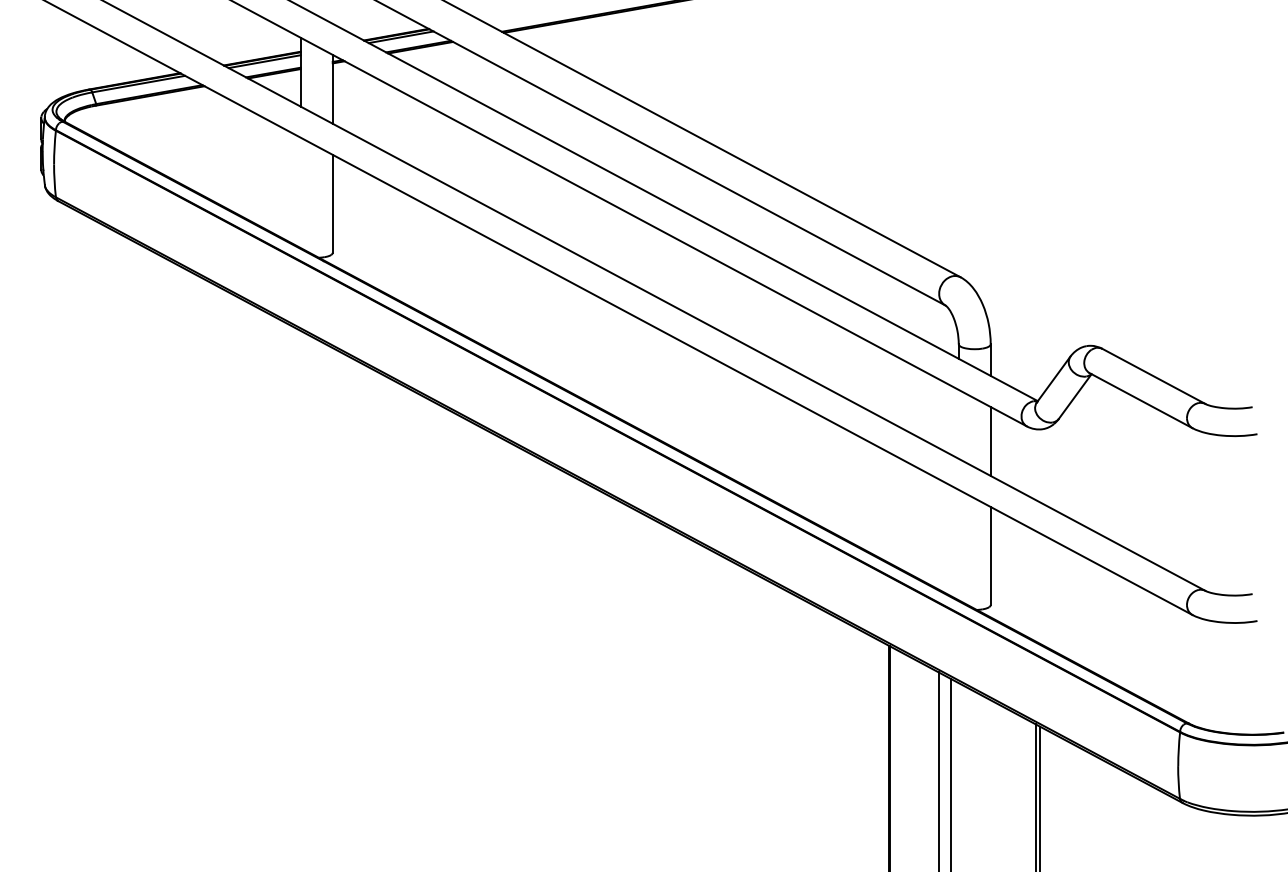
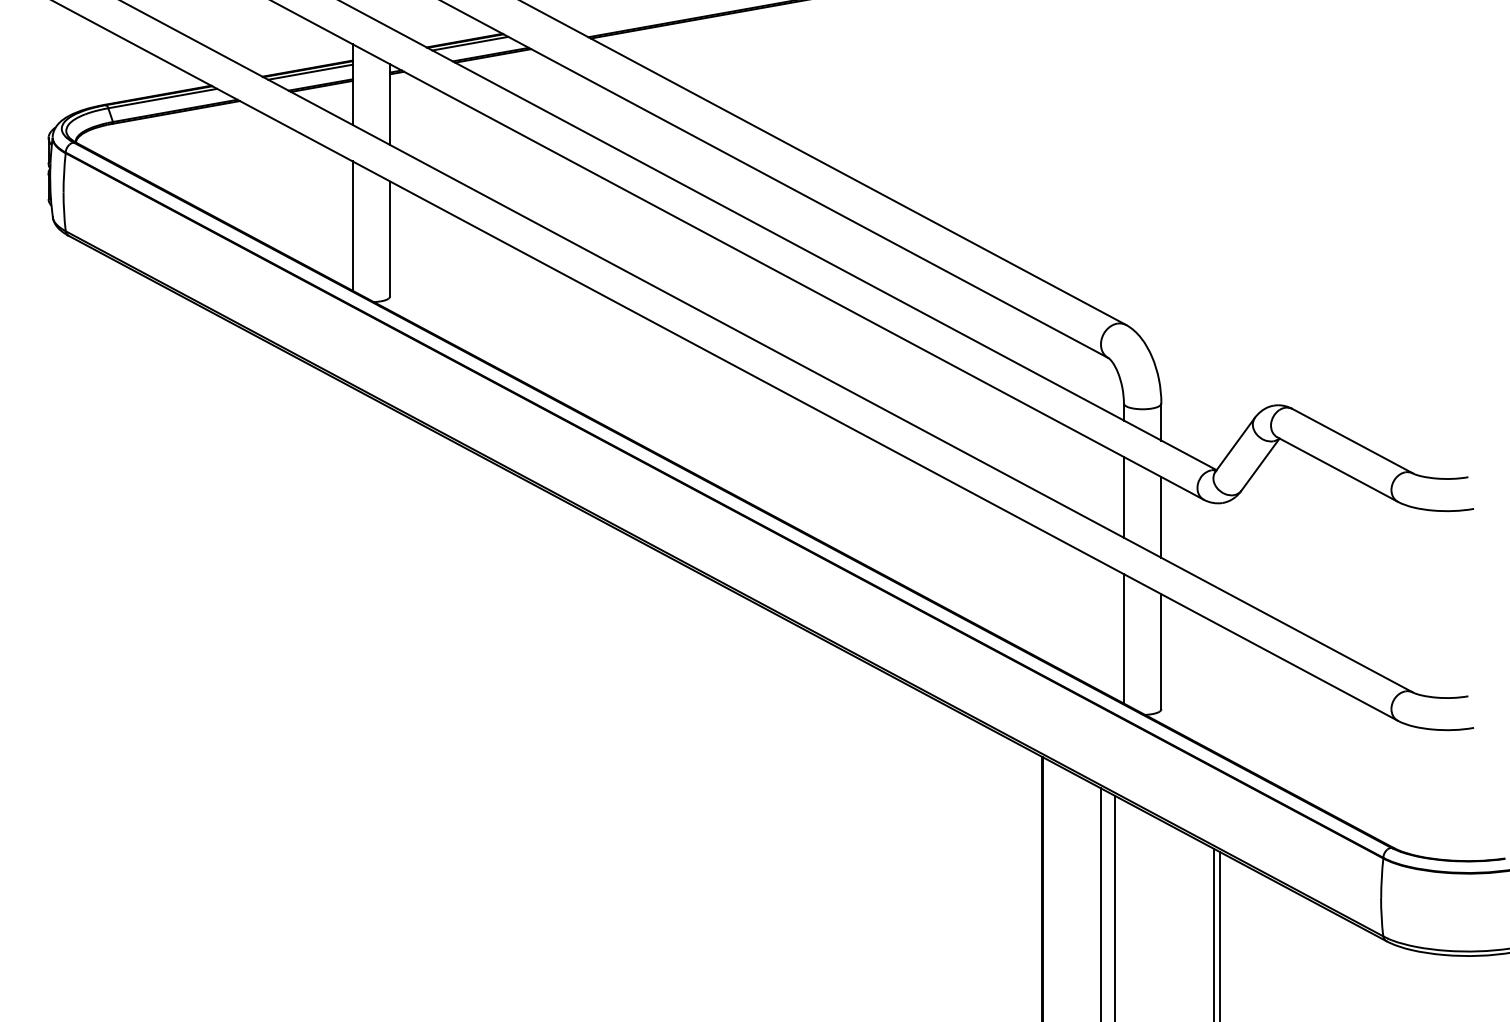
line: (300, 192) -> (352, 225), added
line: (958, 424) -> (1123, 497), added
line: (958, 544) -> (1123, 638), added

